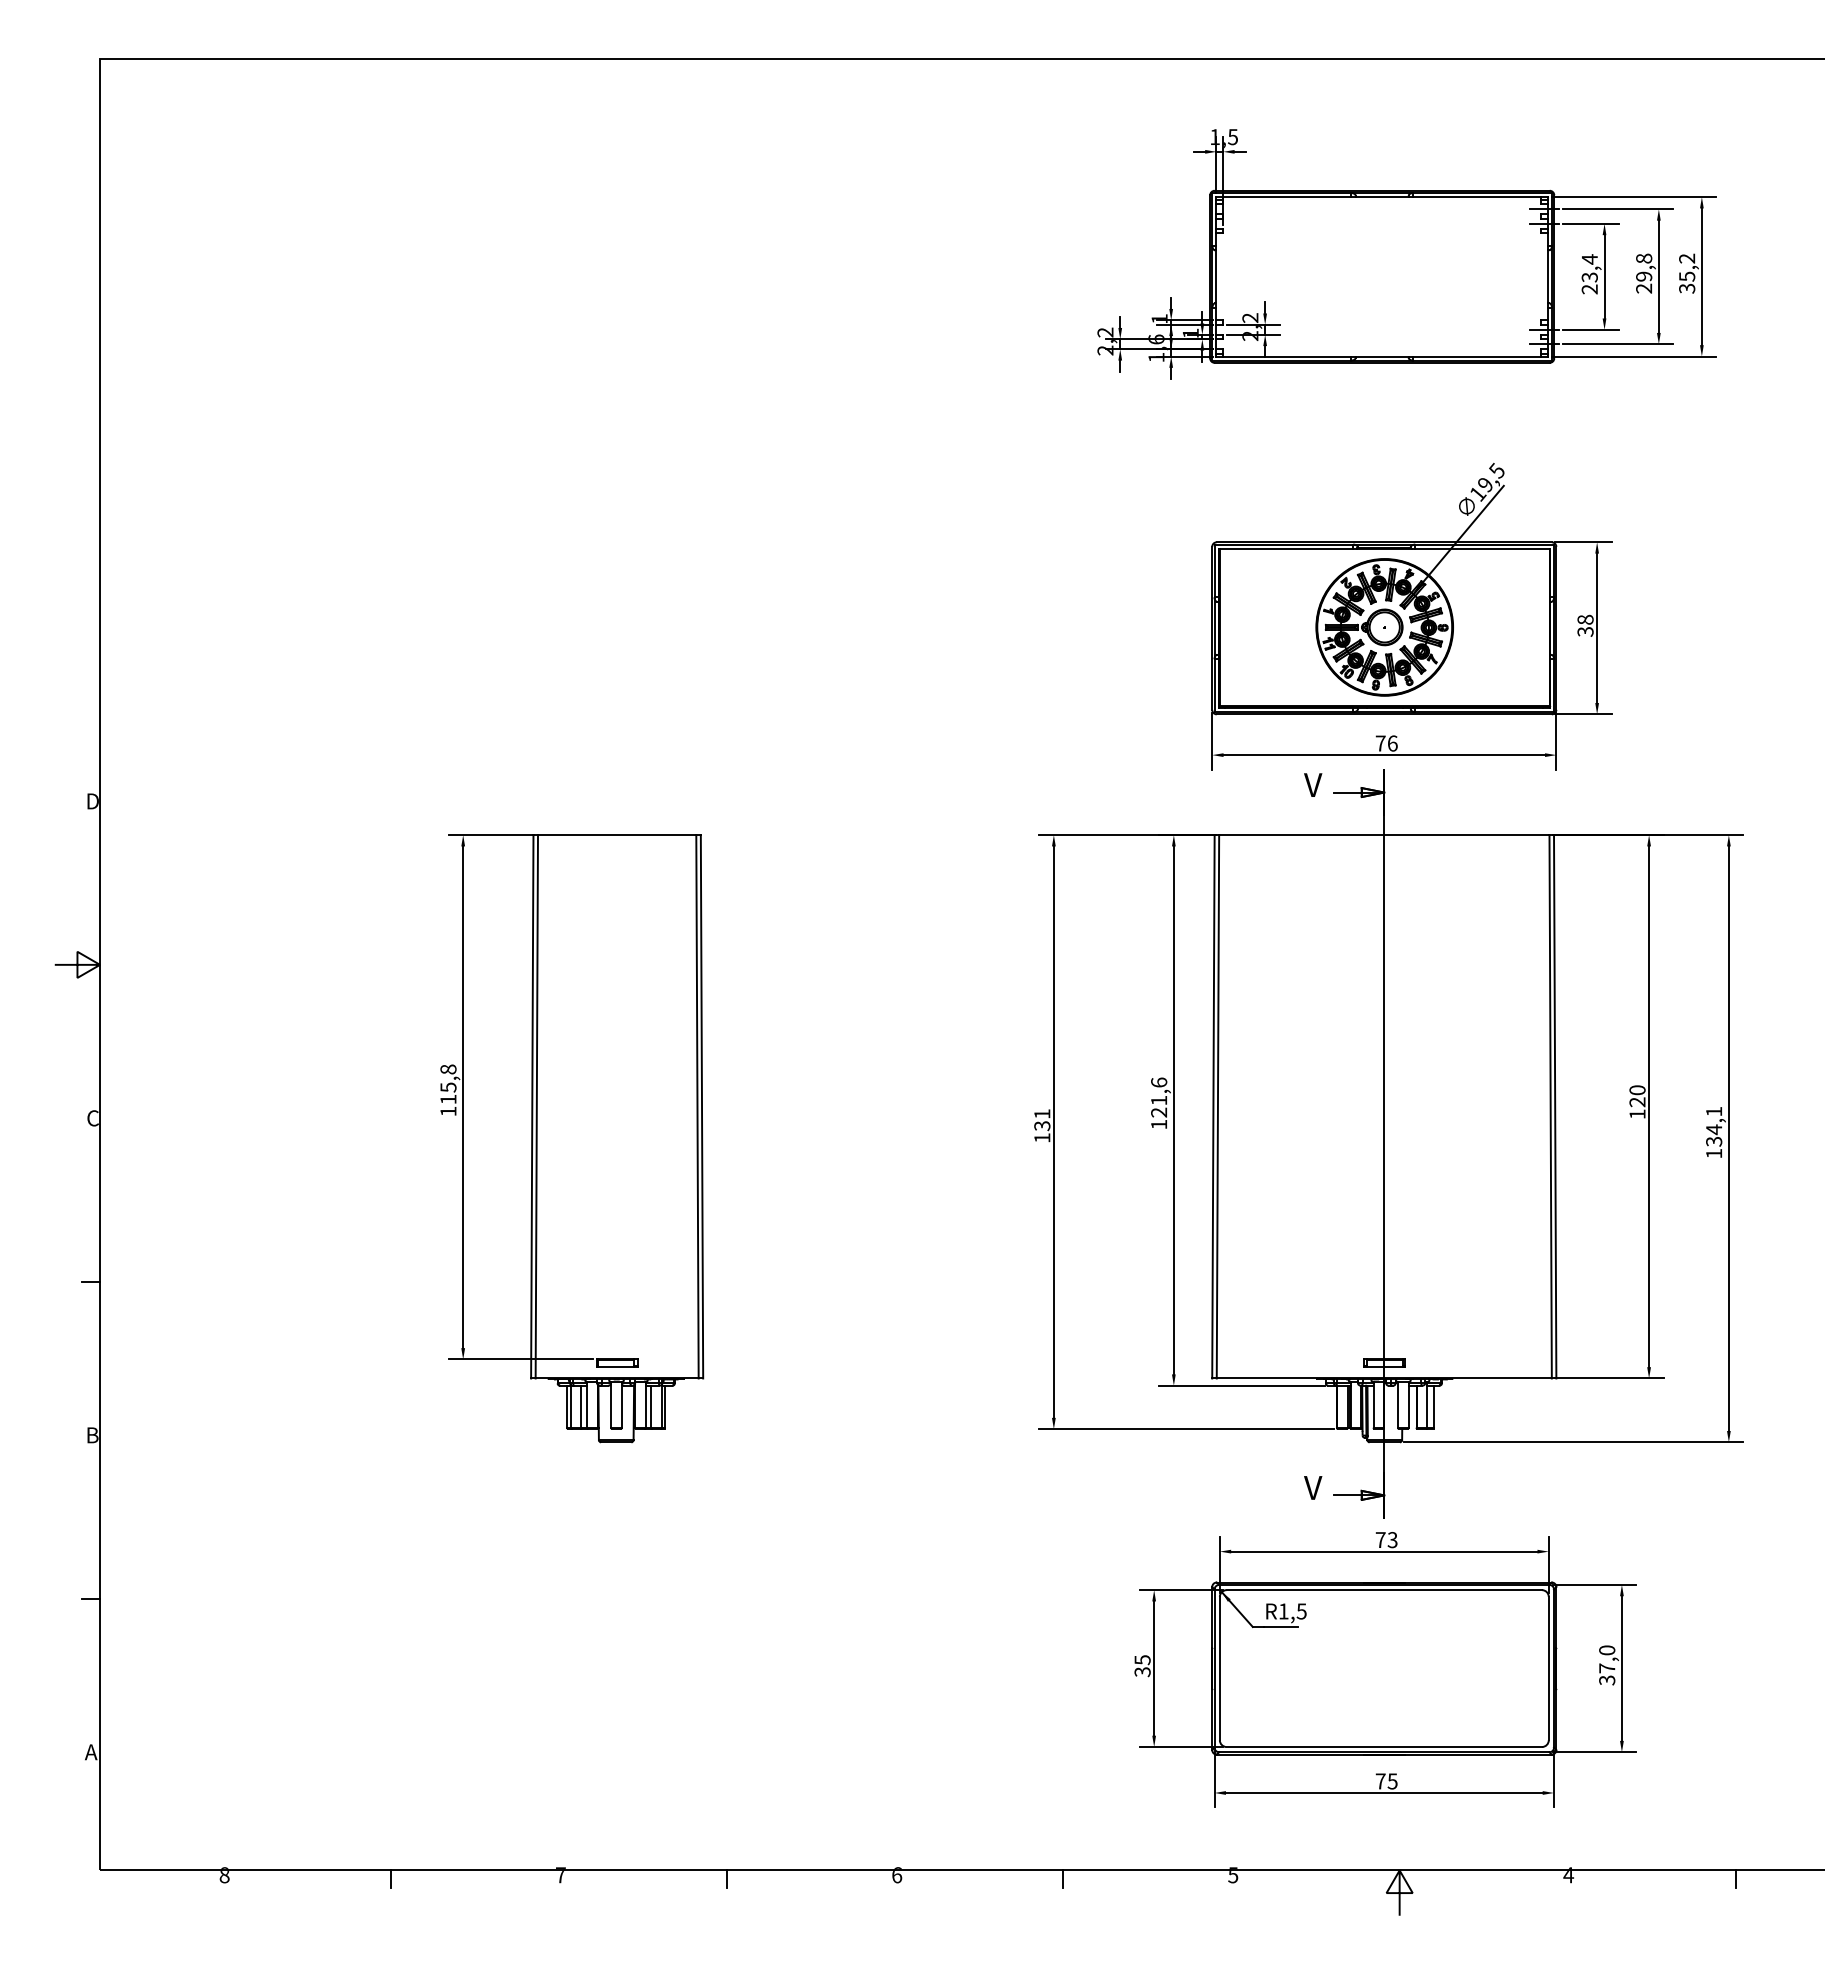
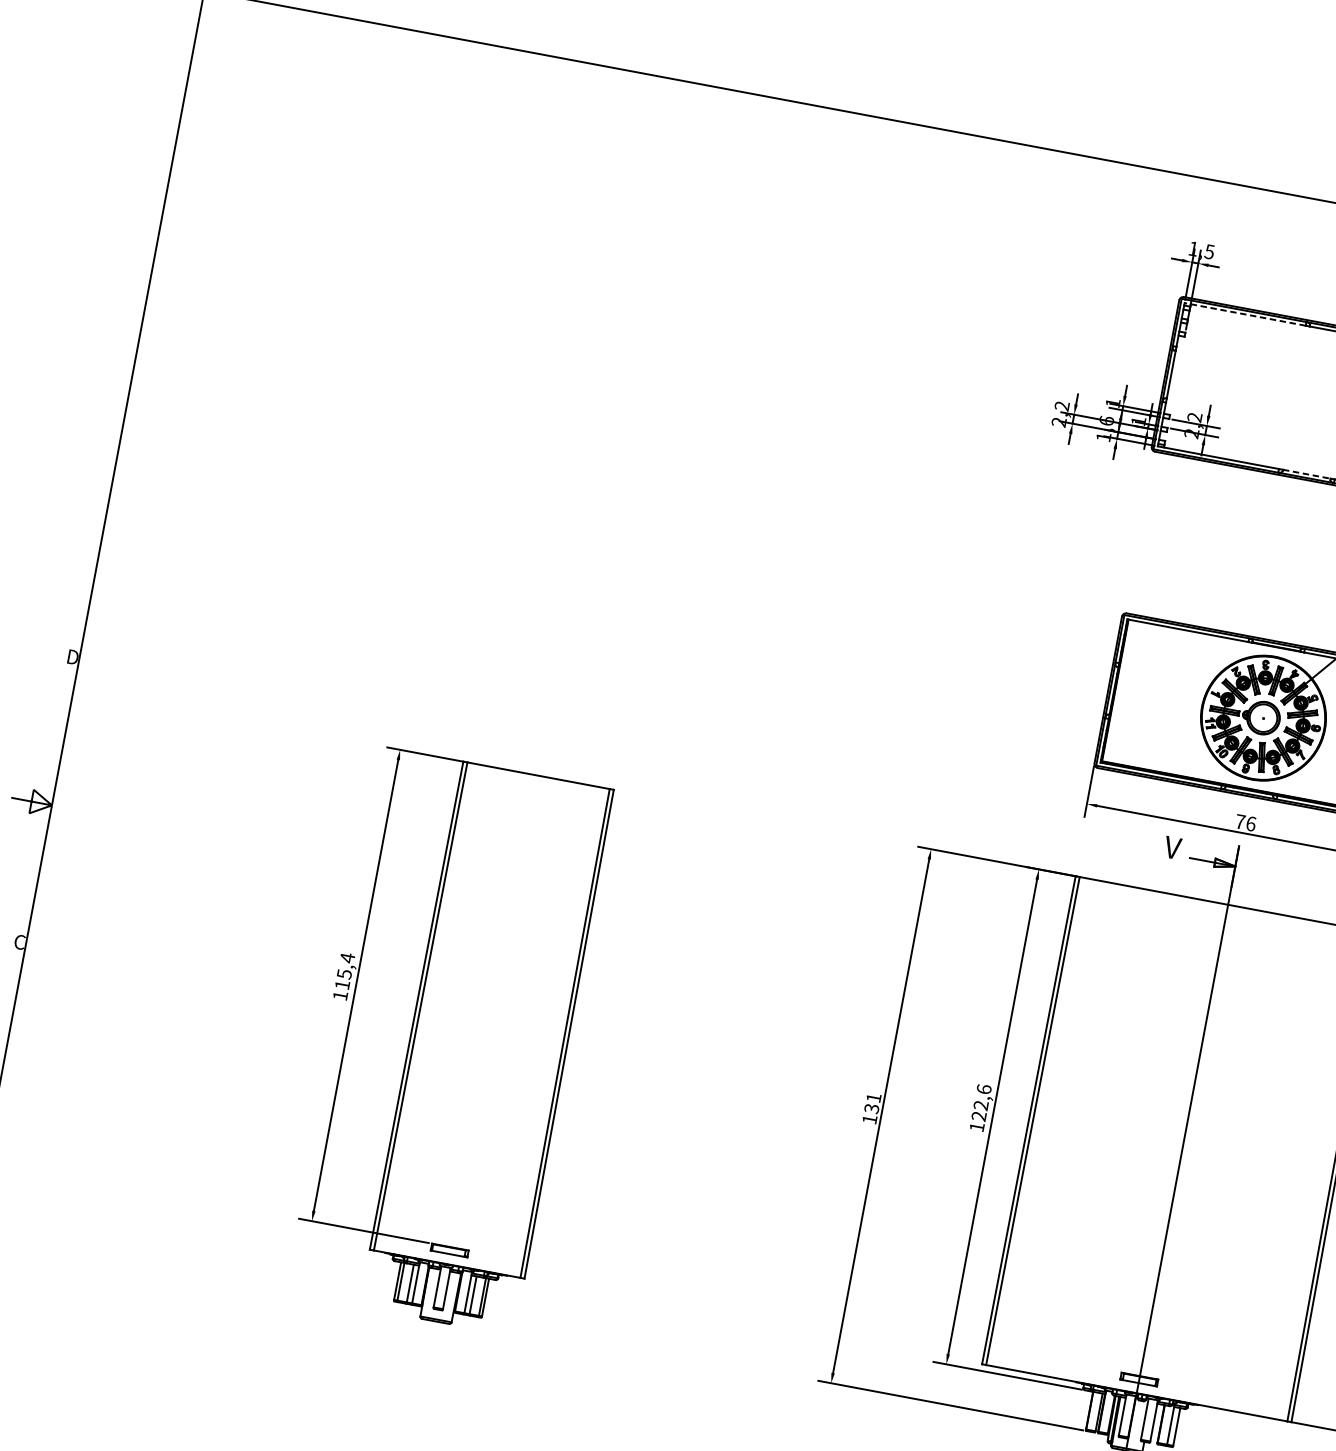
line: (1283, 197) -> (1244, 314), solid -> dashed
line: (1382, 356) -> (1307, 474), solid -> dashed
text: (448, 1069) -> (347, 958), 115,8 -> 115,4
text: (1158, 1100) -> (980, 1105), 121,6 -> 122,6

